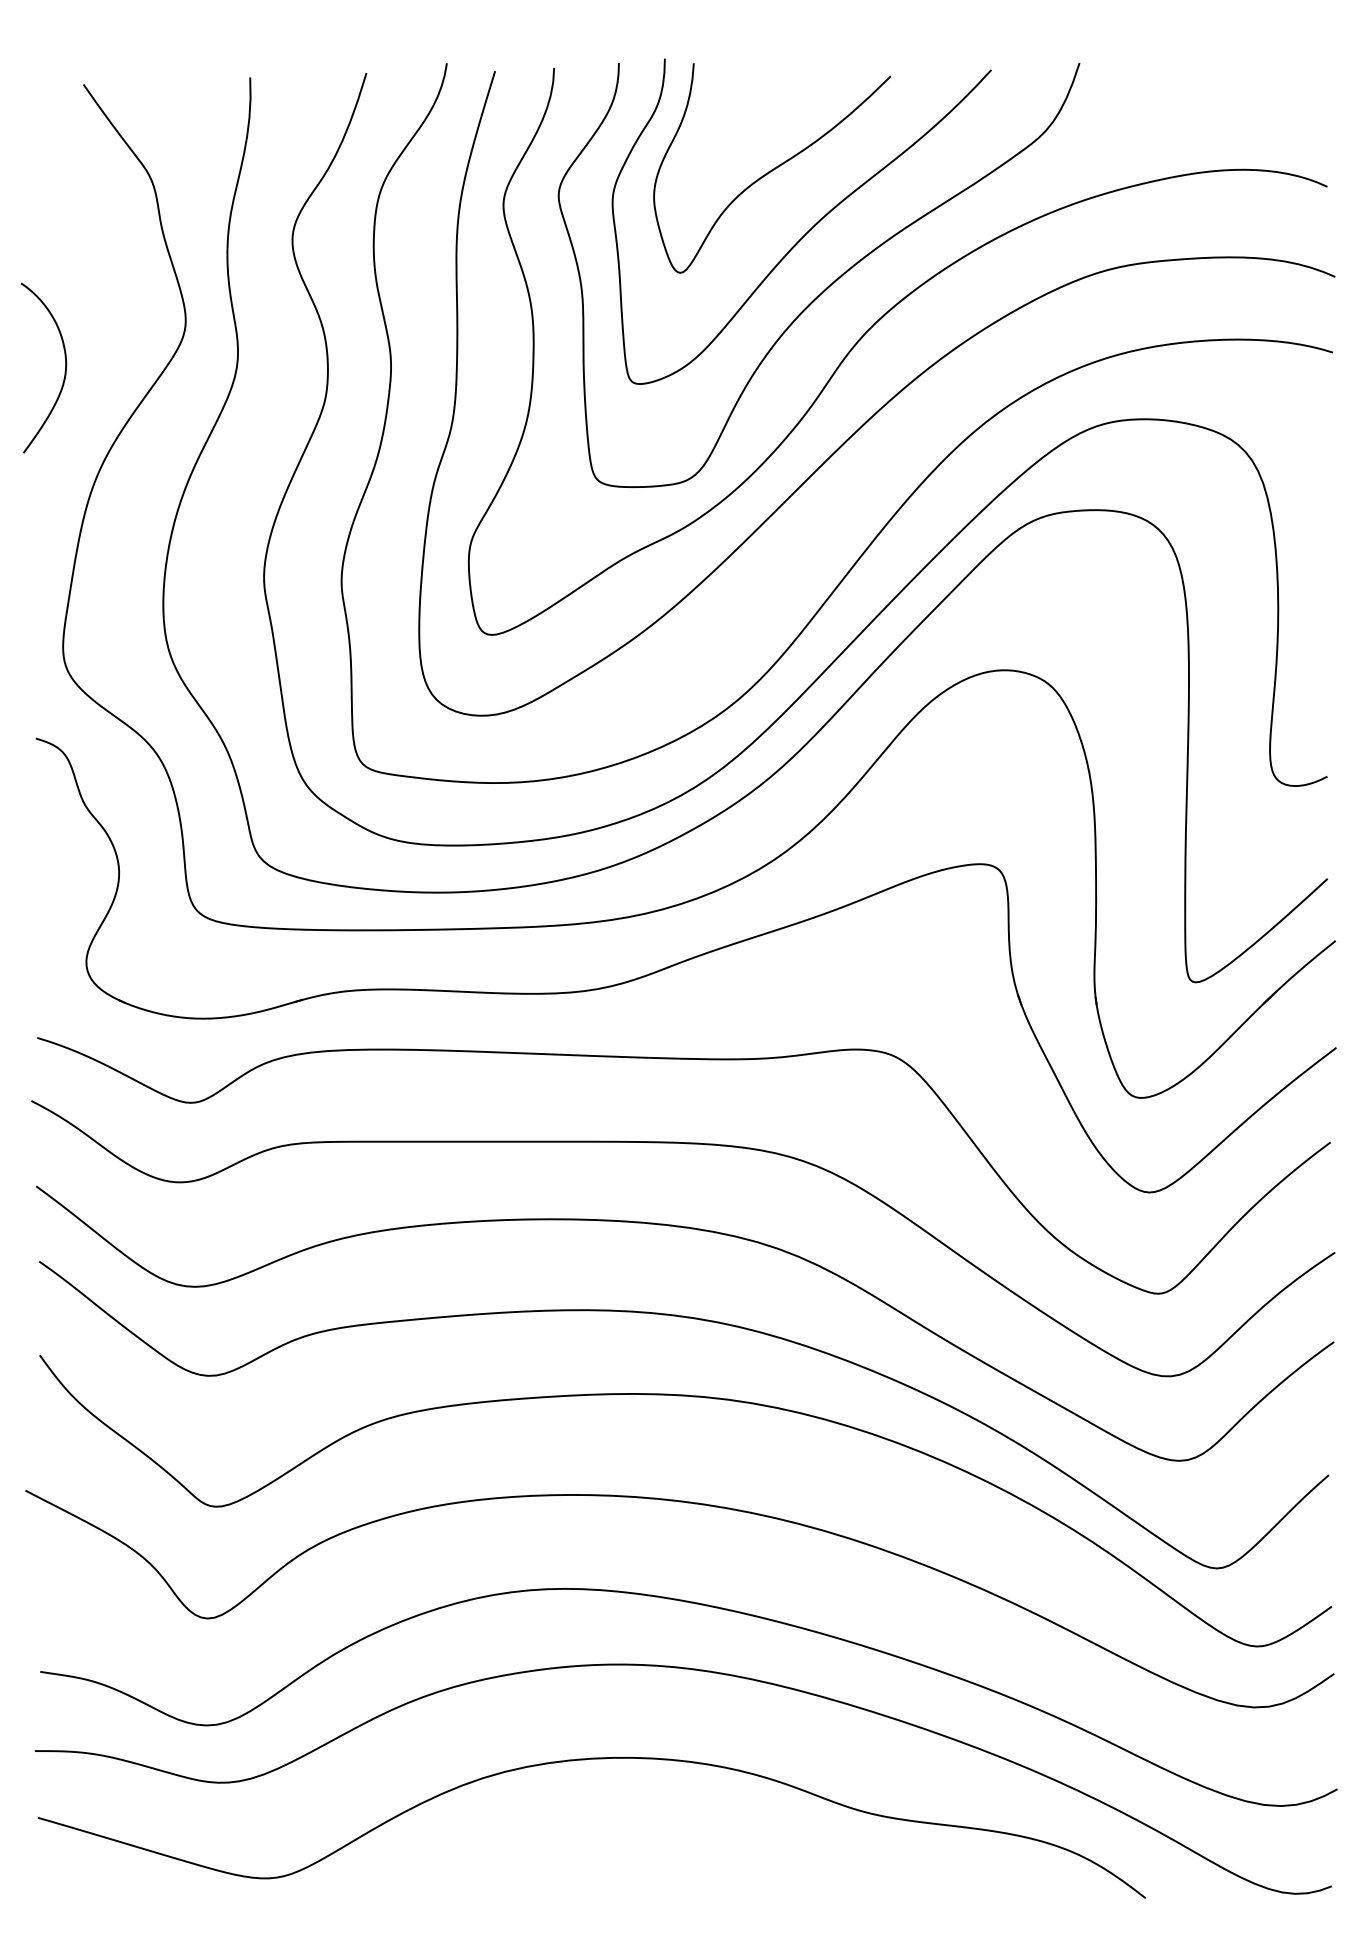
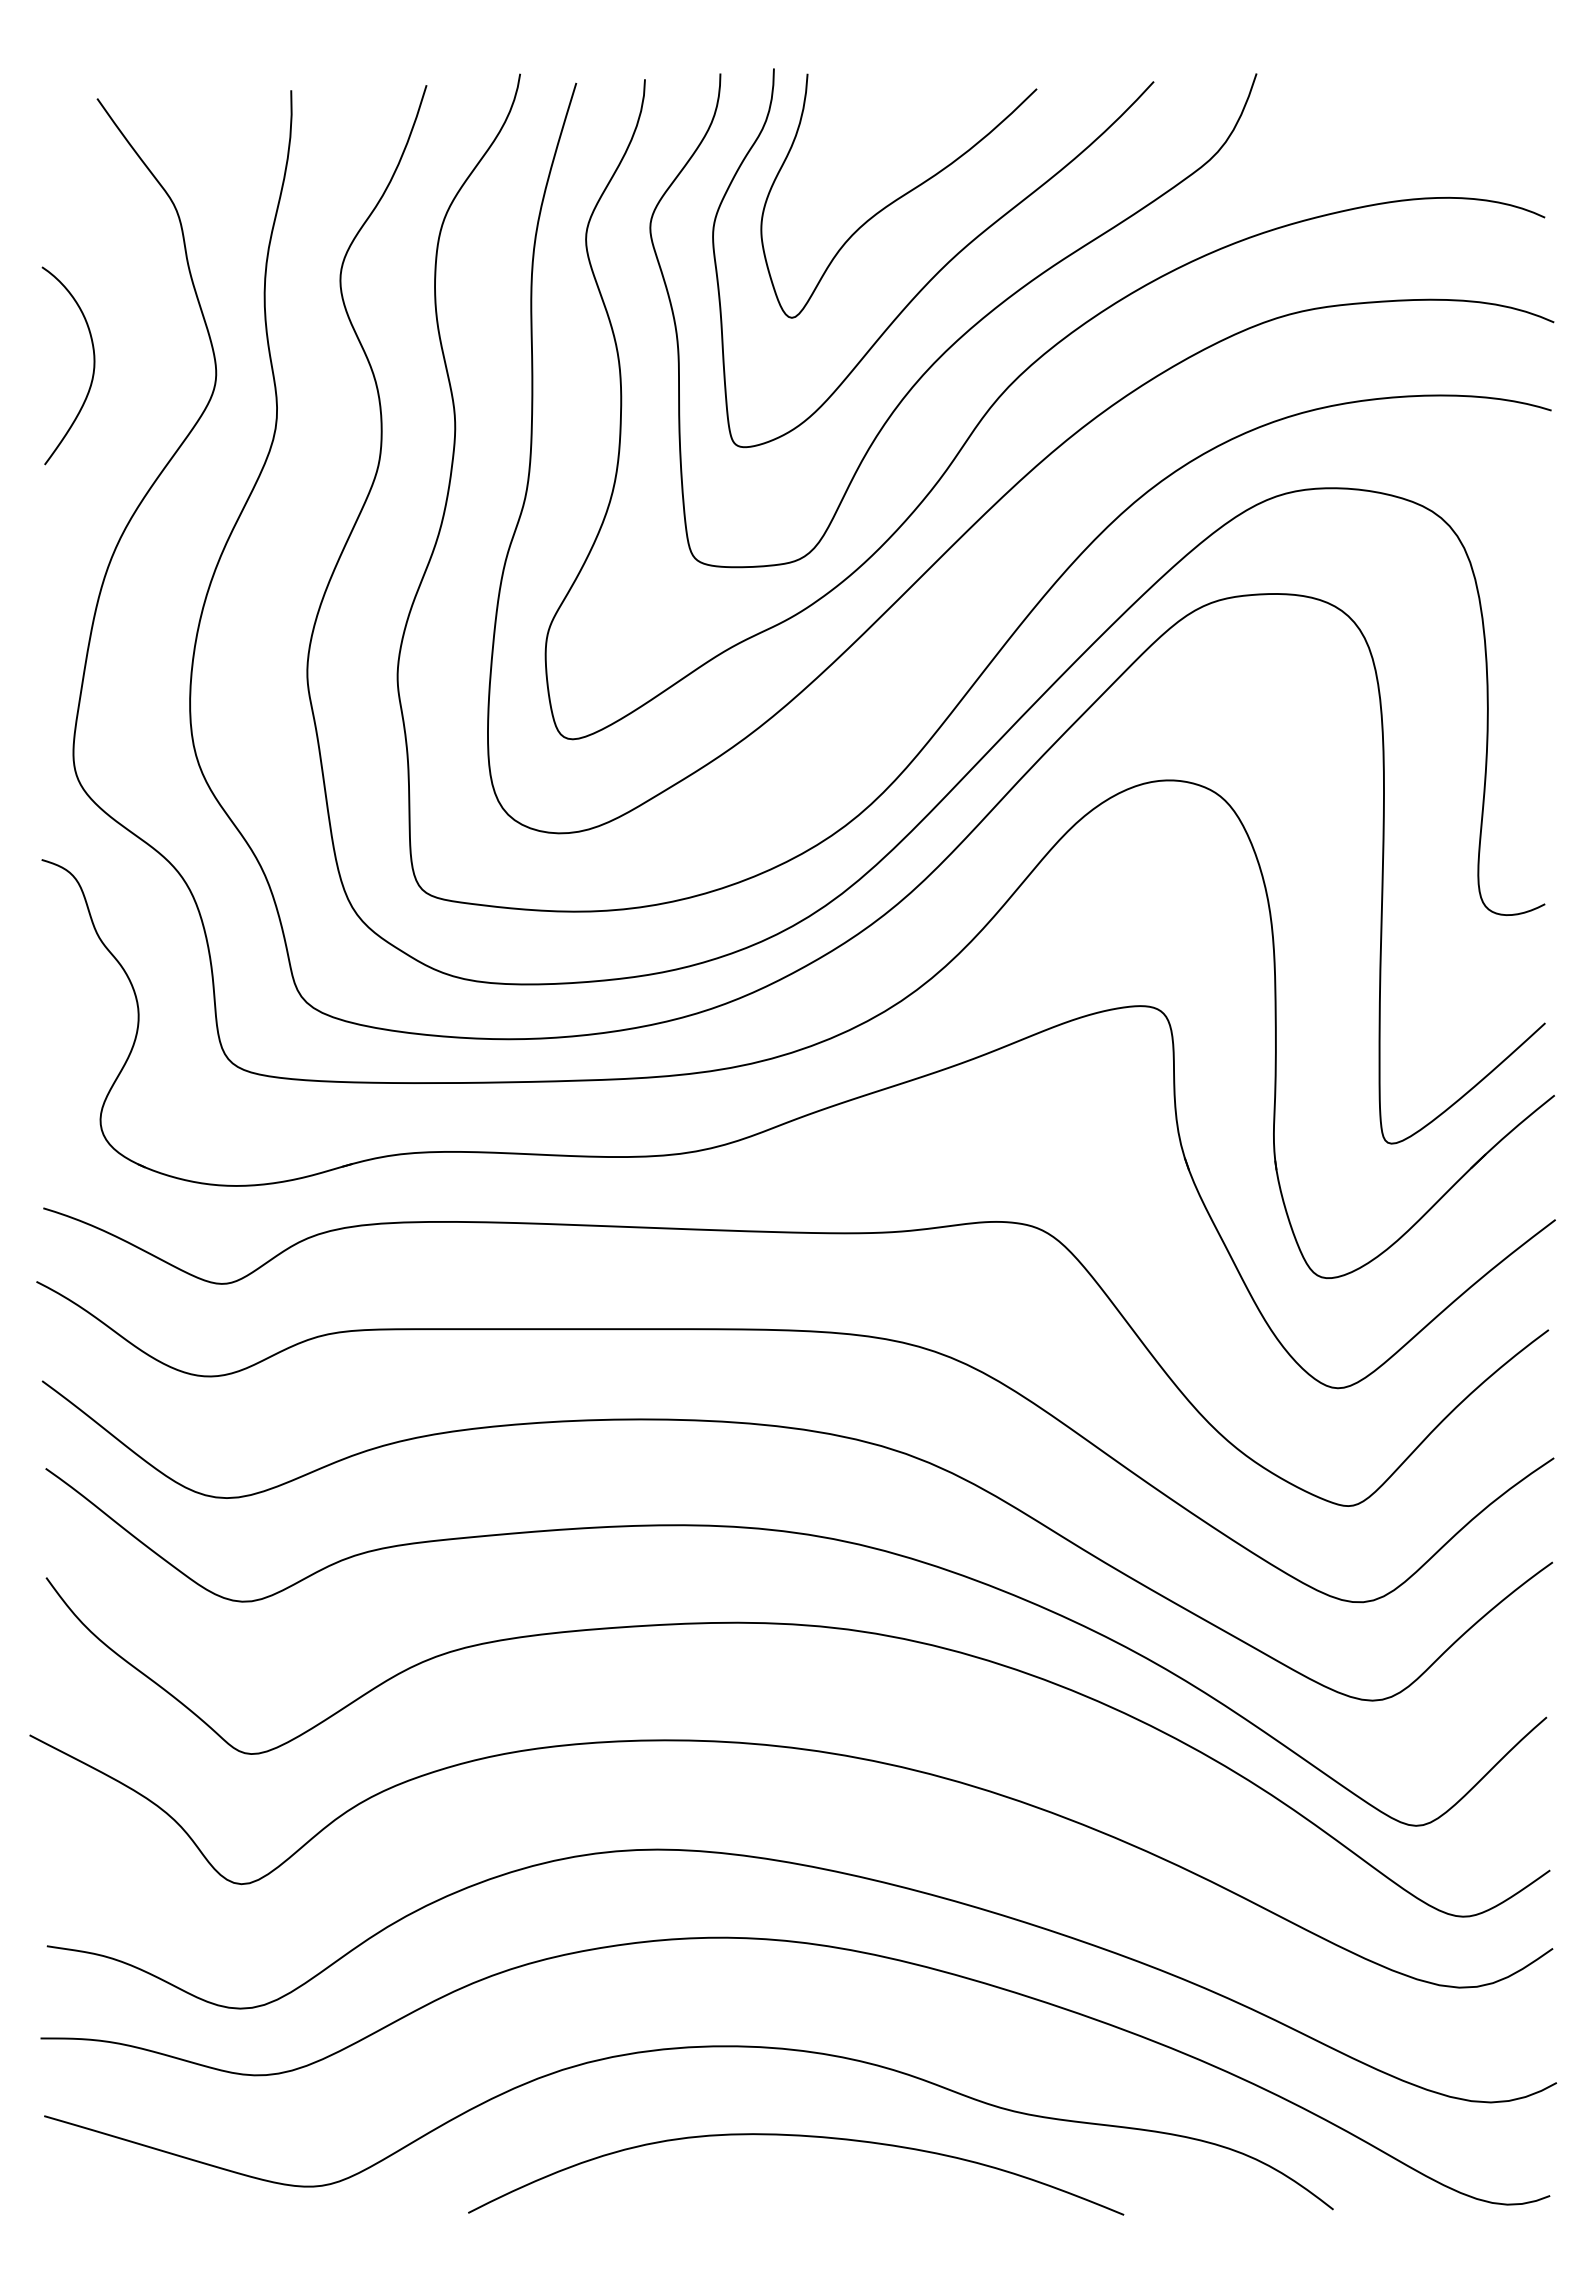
curve: (64, 371) -> (92, 369), moved
curve: (683, 1835) -> (795, 2136), added

